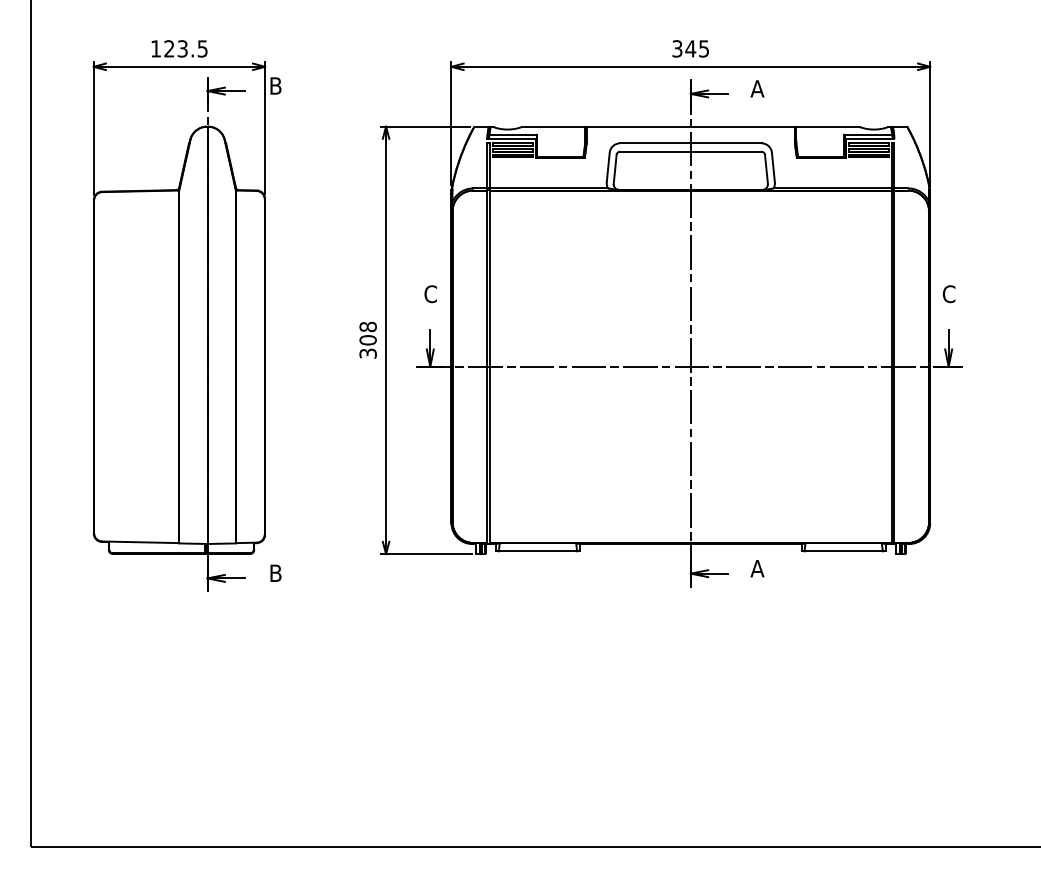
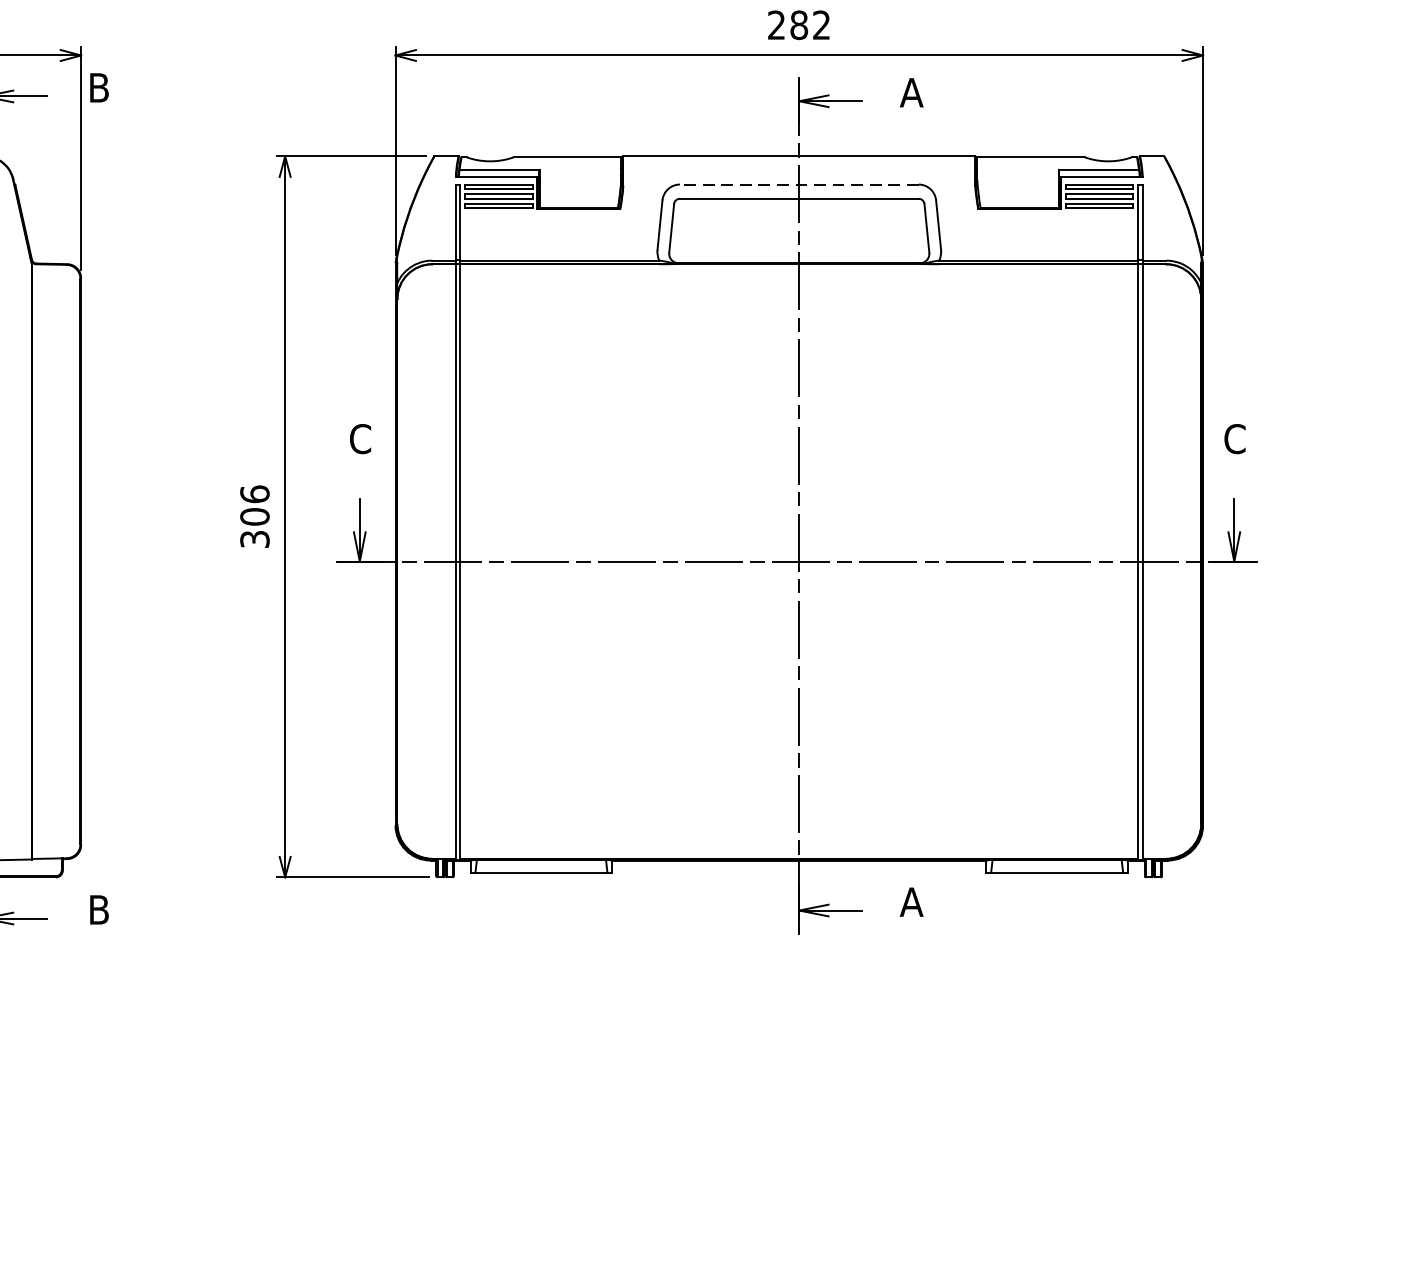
text: (690, 48) -> (798, 24), 345 -> 282
line: (690, 143) -> (798, 184), solid -> dashed
text: (367, 326) -> (253, 493), 308 -> 306

